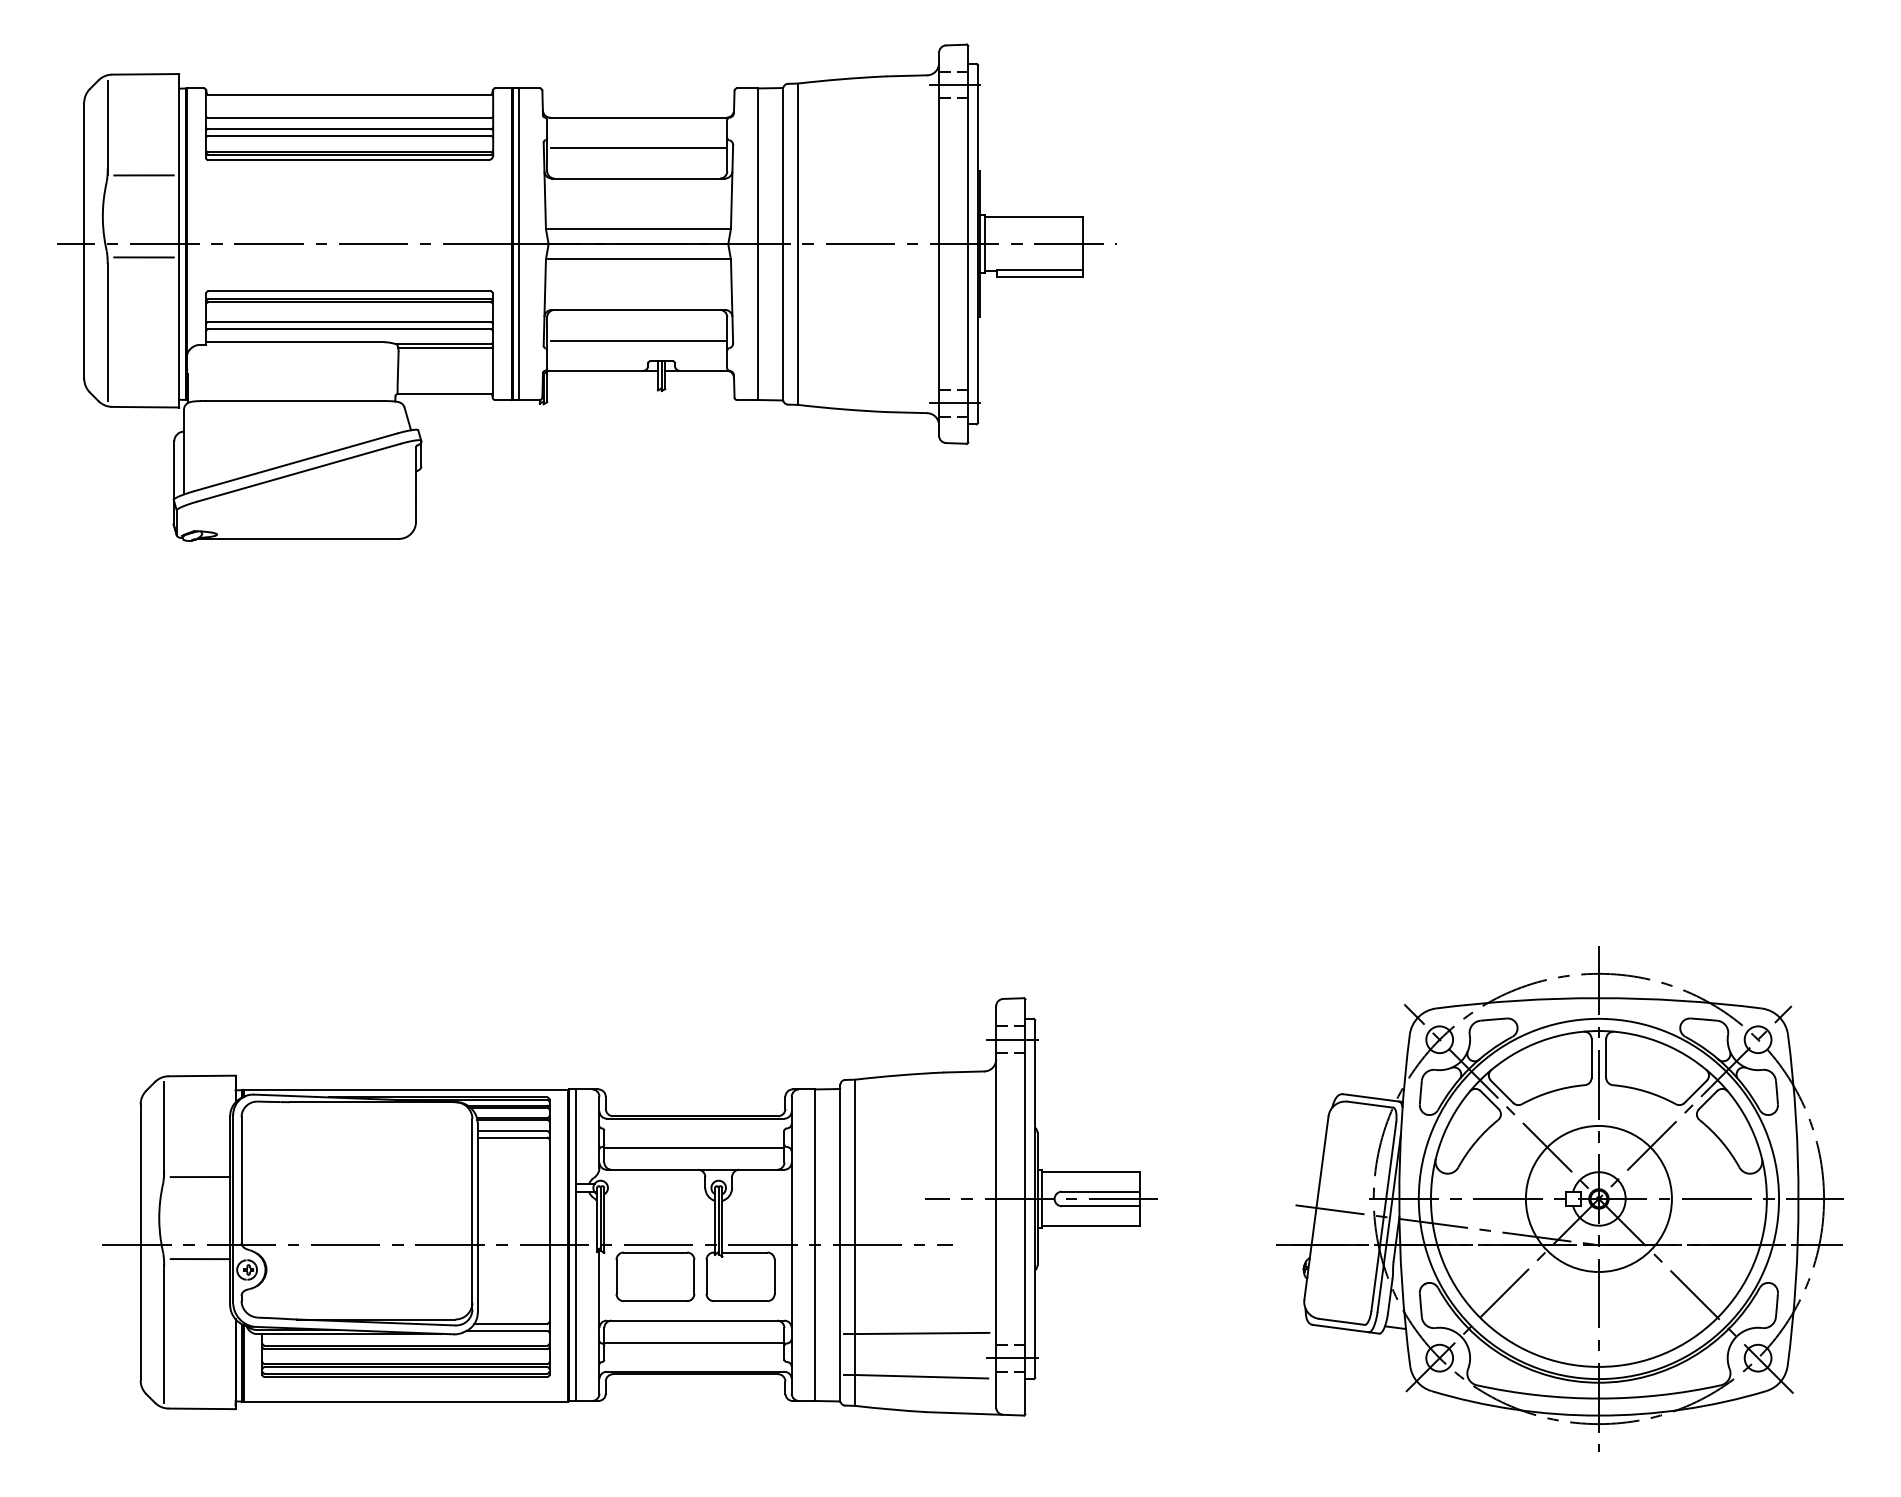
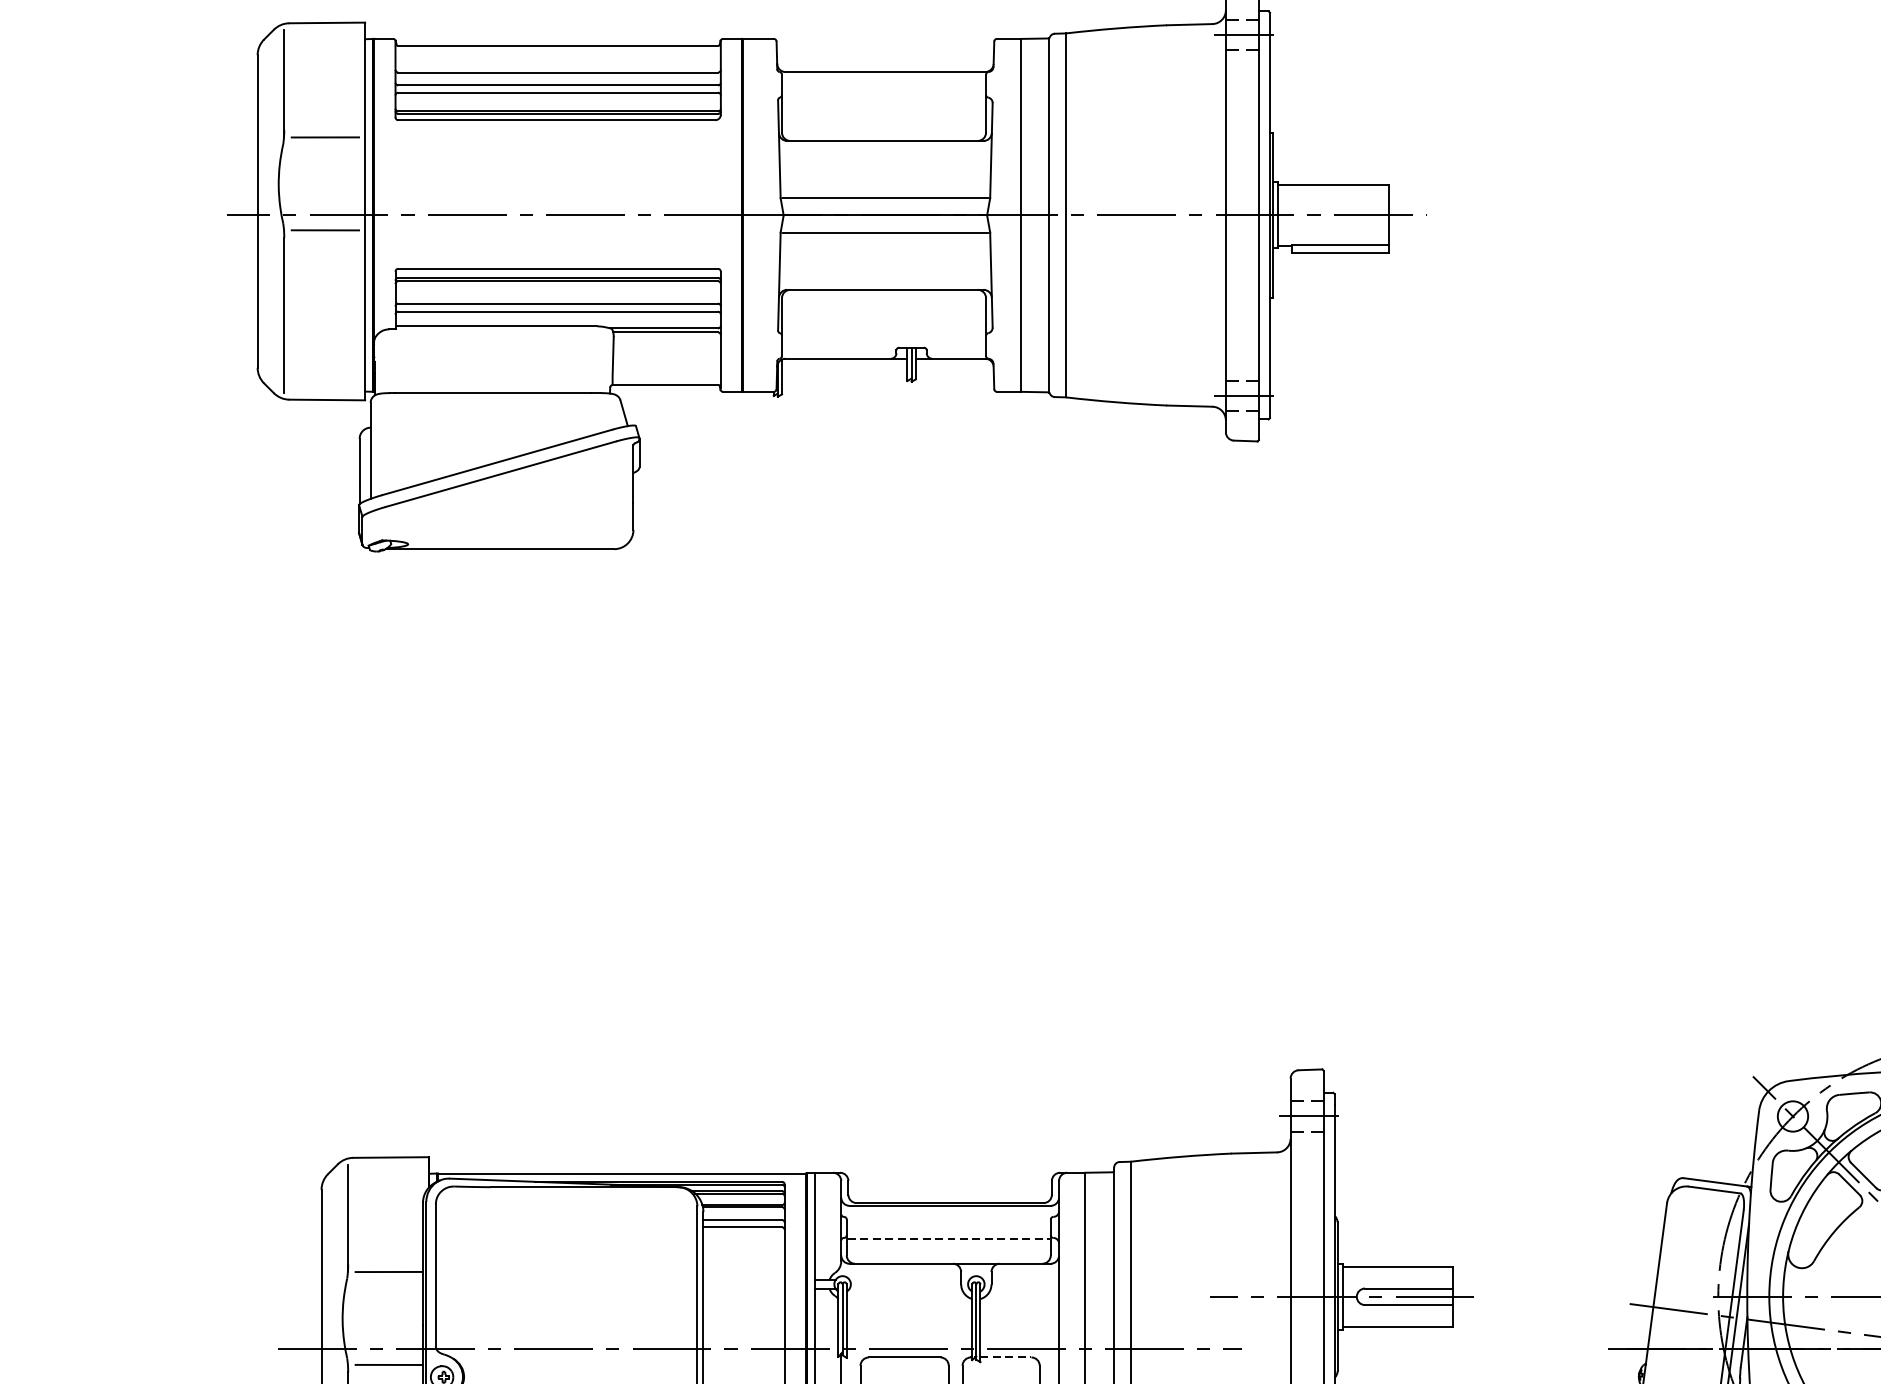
line: (637, 147) -> (884, 105), removed
line: (519, 244) -> (750, 215), removed
line: (637, 340) -> (884, 324), removed
line: (695, 1147) -> (950, 1238), solid -> dashed
line: (744, 1252) -> (1005, 1357), solid -> dashed

